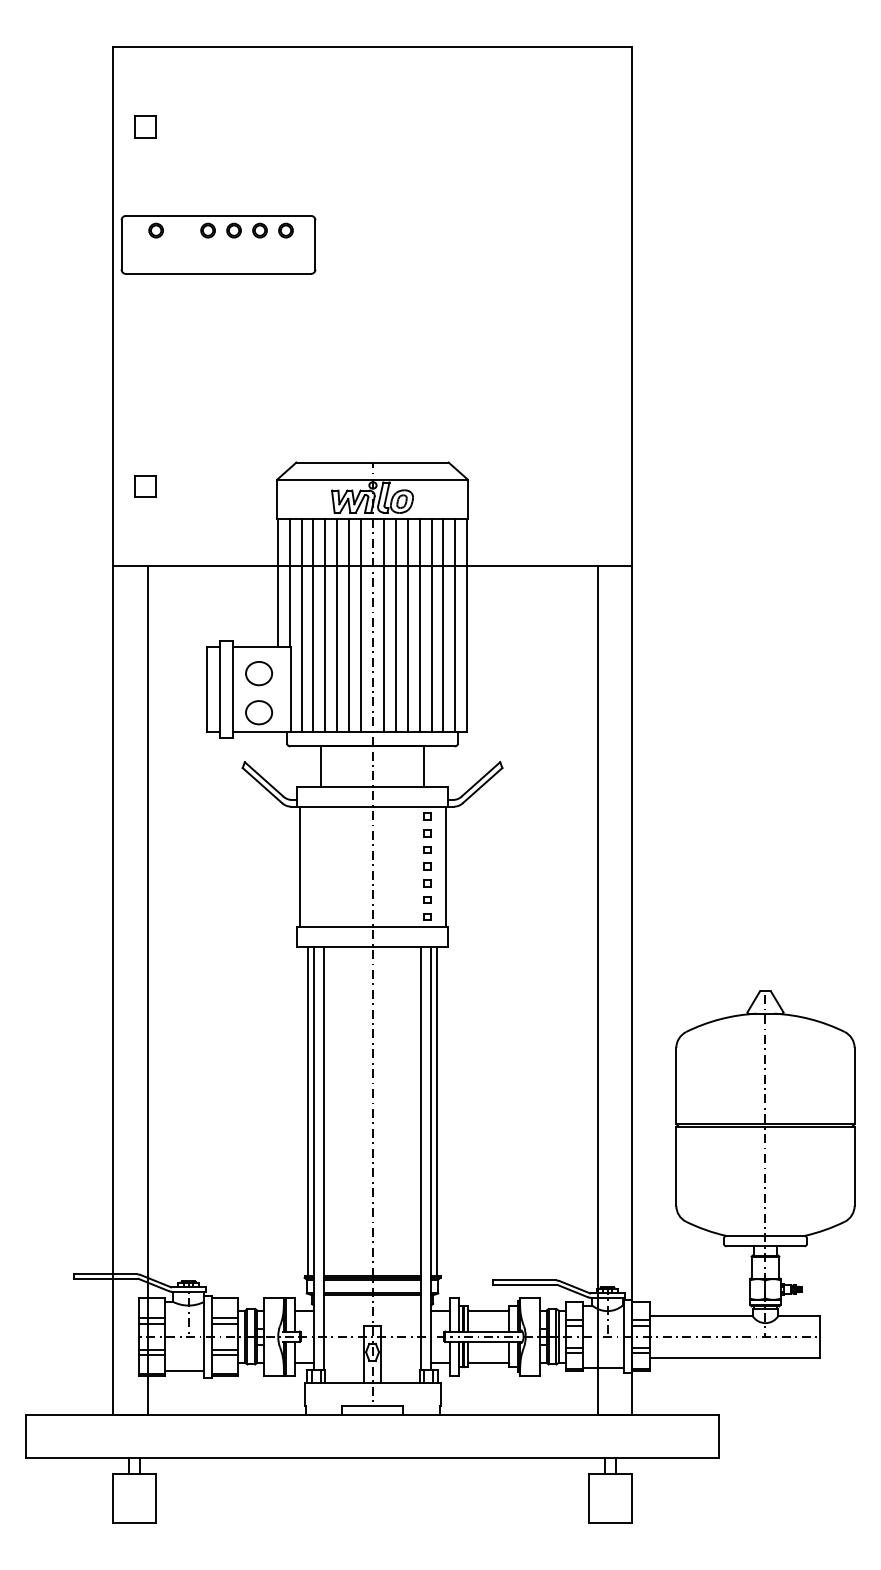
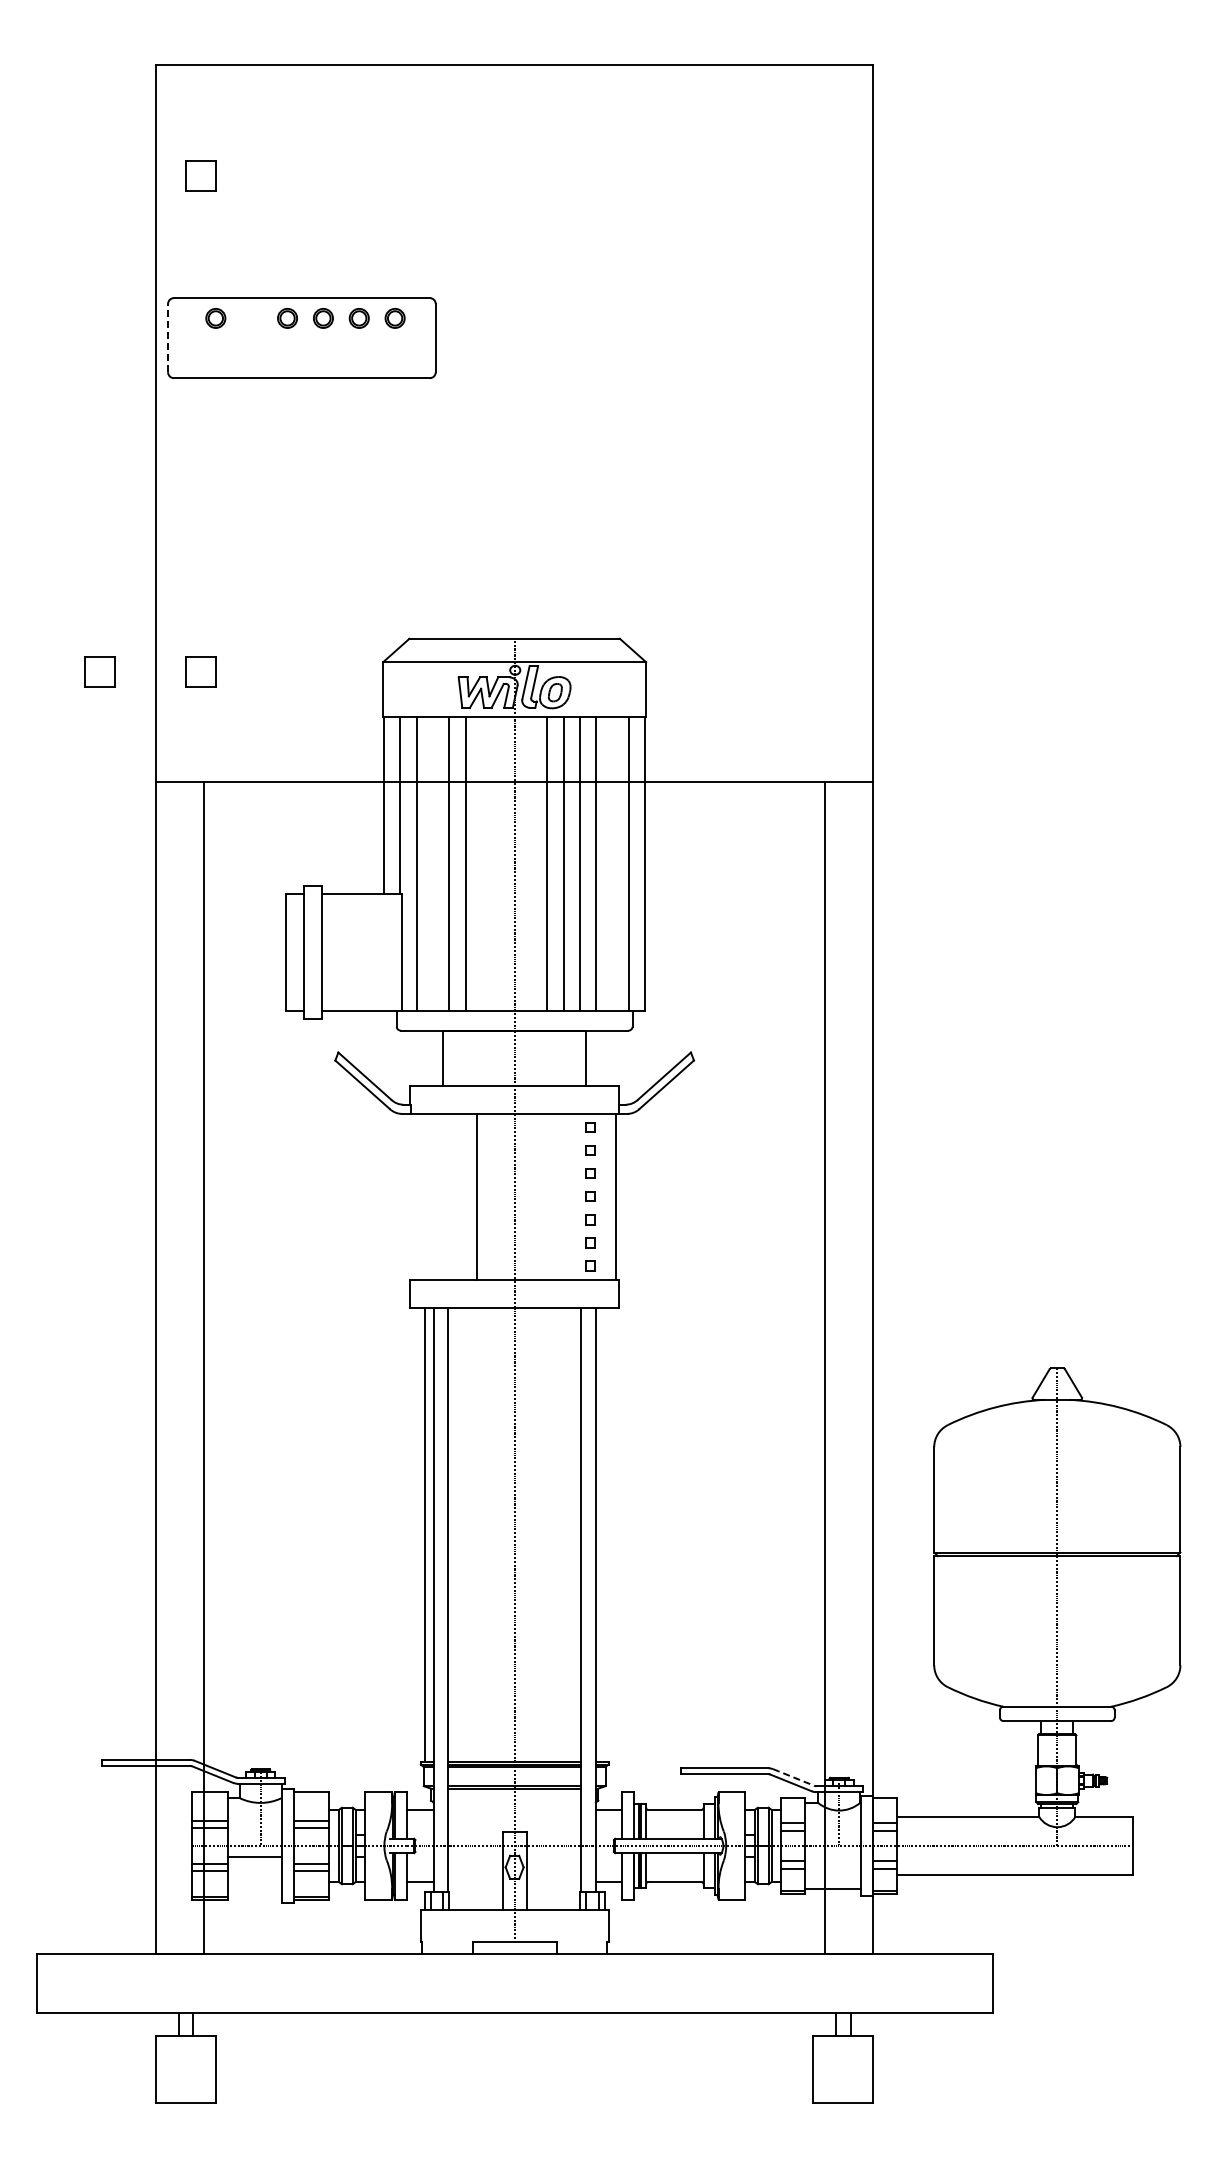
line: (121, 244) -> (168, 337), solid -> dashed
part: (71, 486) -> (99, 671), added
line: (313, 626) -> (433, 864), removed
line: (349, 626) -> (482, 864), removed
line: (360, 626) -> (498, 864), removed
line: (384, 626) -> (531, 864), removed
line: (443, 626) -> (612, 864), removed
part: (258, 673) -> (357, 930), removed
part: (258, 712) -> (357, 984), removed
line: (299, 866) -> (476, 1196), moved
line: (437, 1111) -> (604, 1534), removed
line: (575, 1287) -> (794, 1777), solid -> dashed
line: (184, 1371) -> (254, 1856), moved

